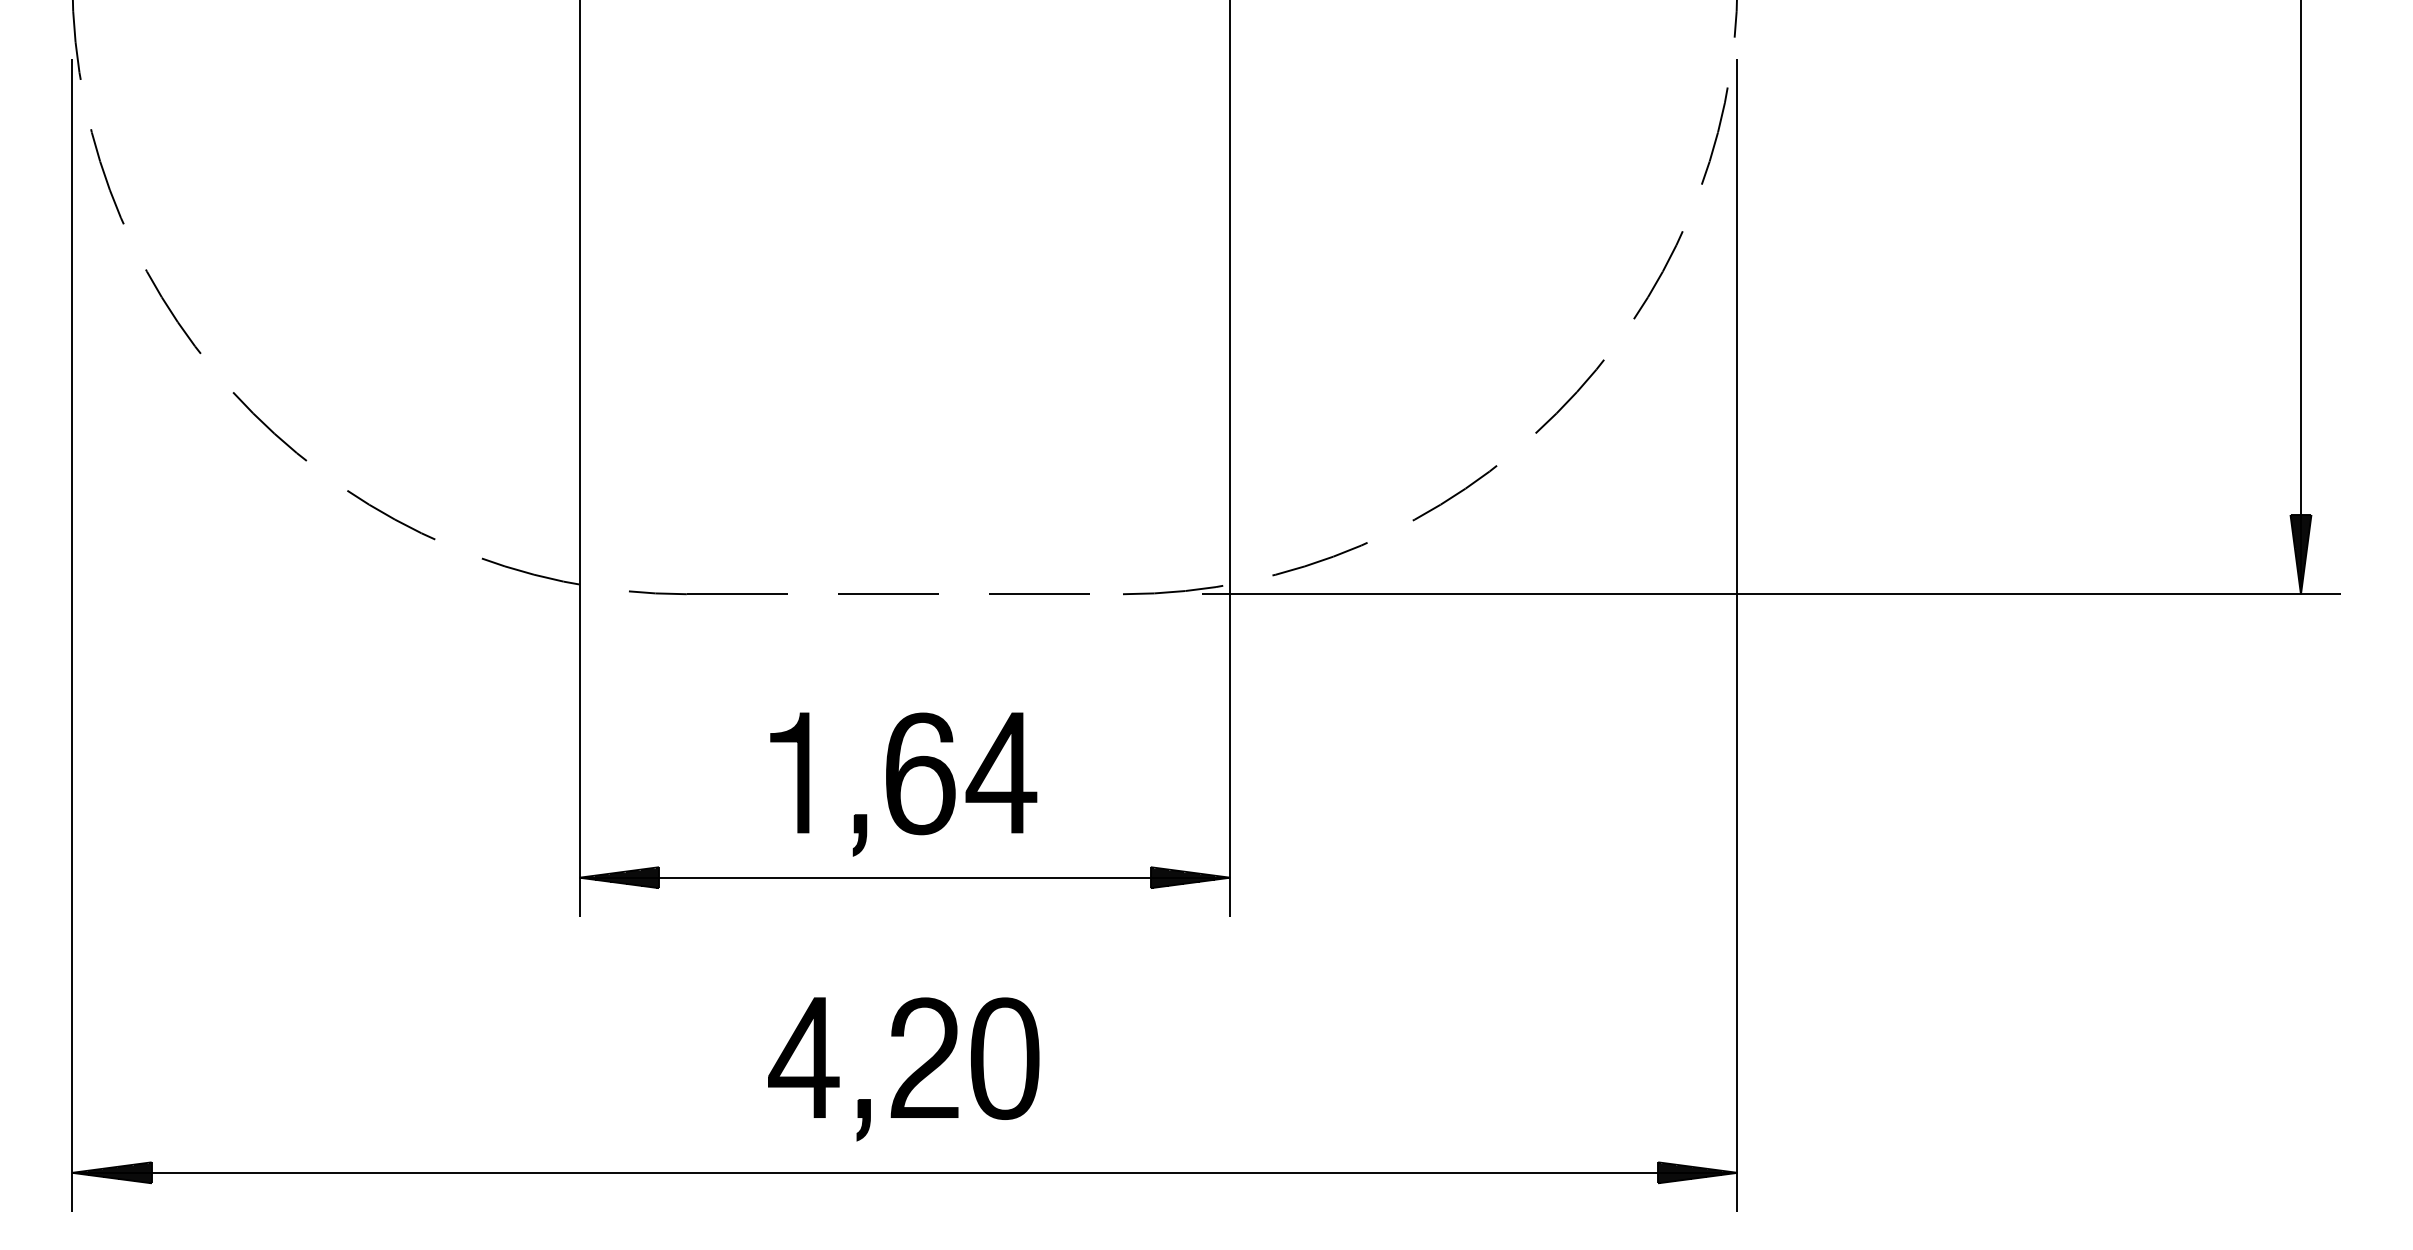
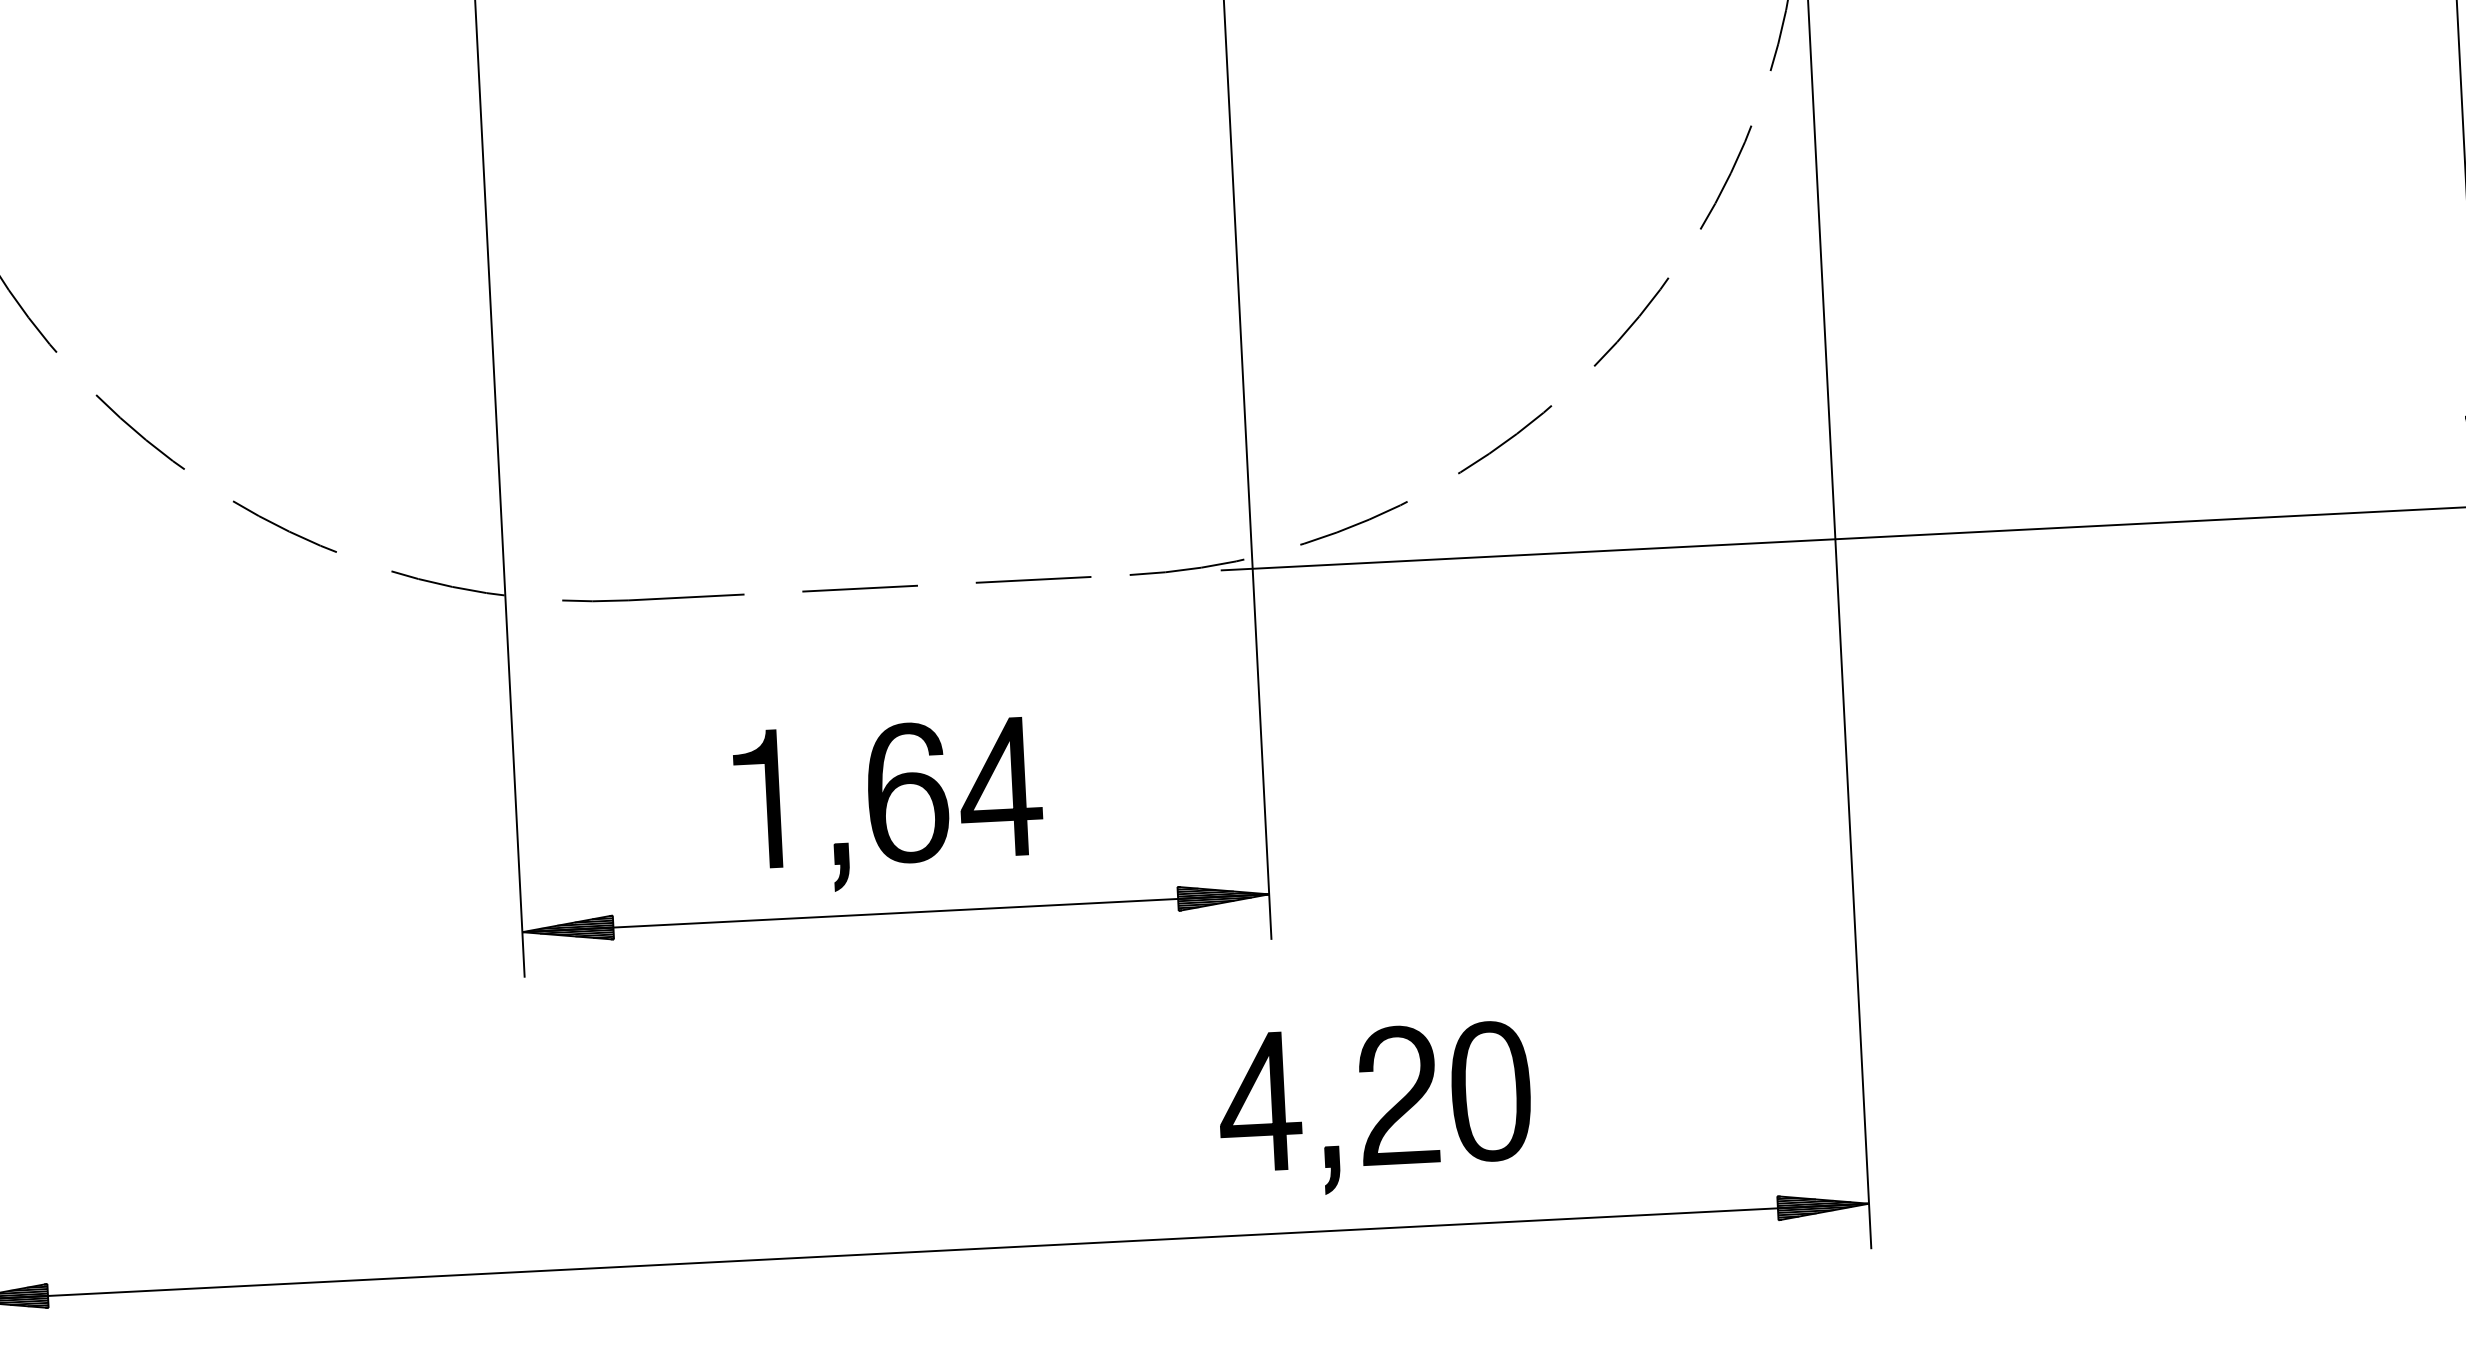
part: (910, 1075) -> (1383, 1116), moved

